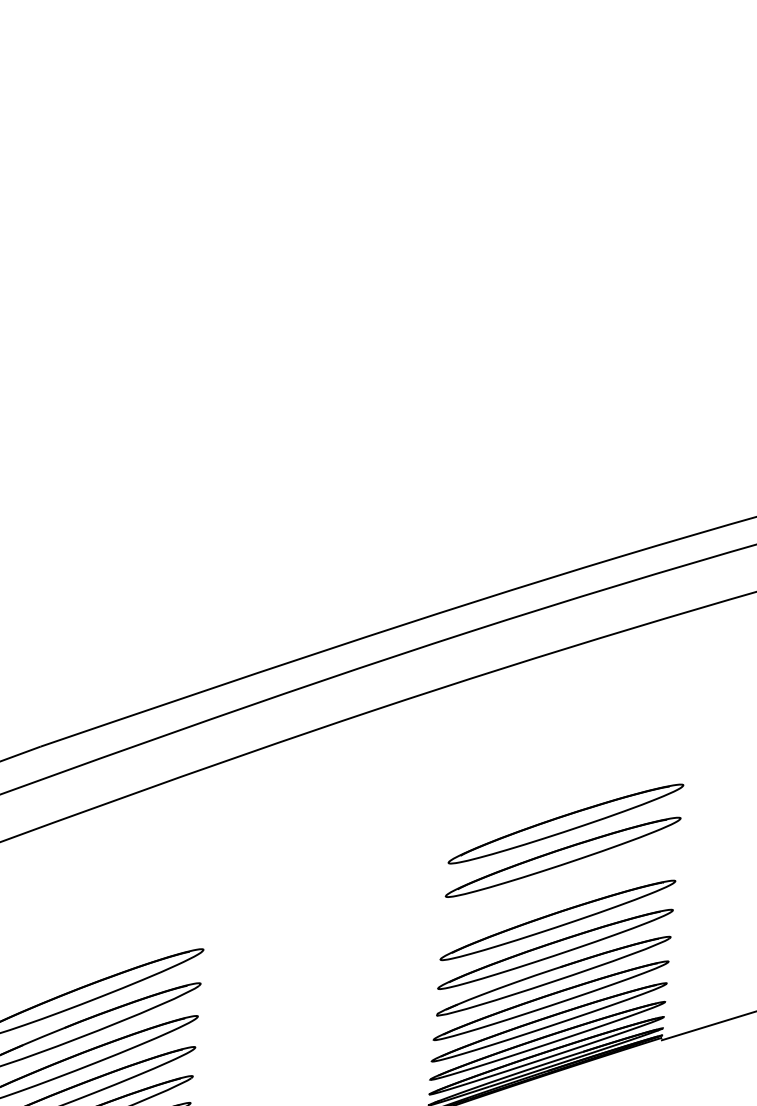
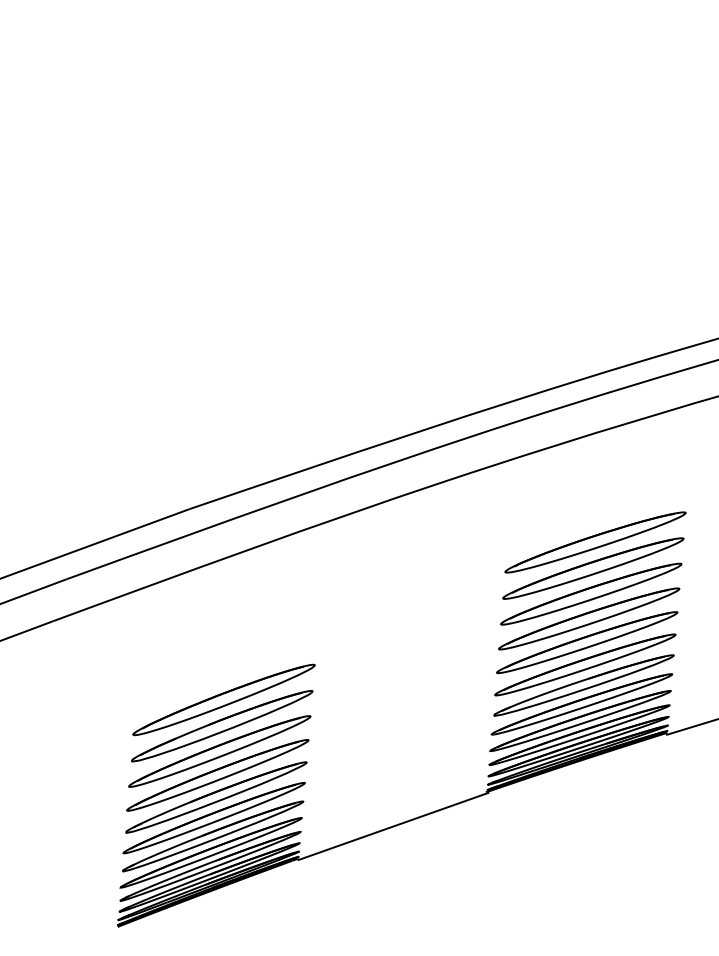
part: (568, 790) -> (595, 542), added
part: (560, 888) -> (589, 618), added

